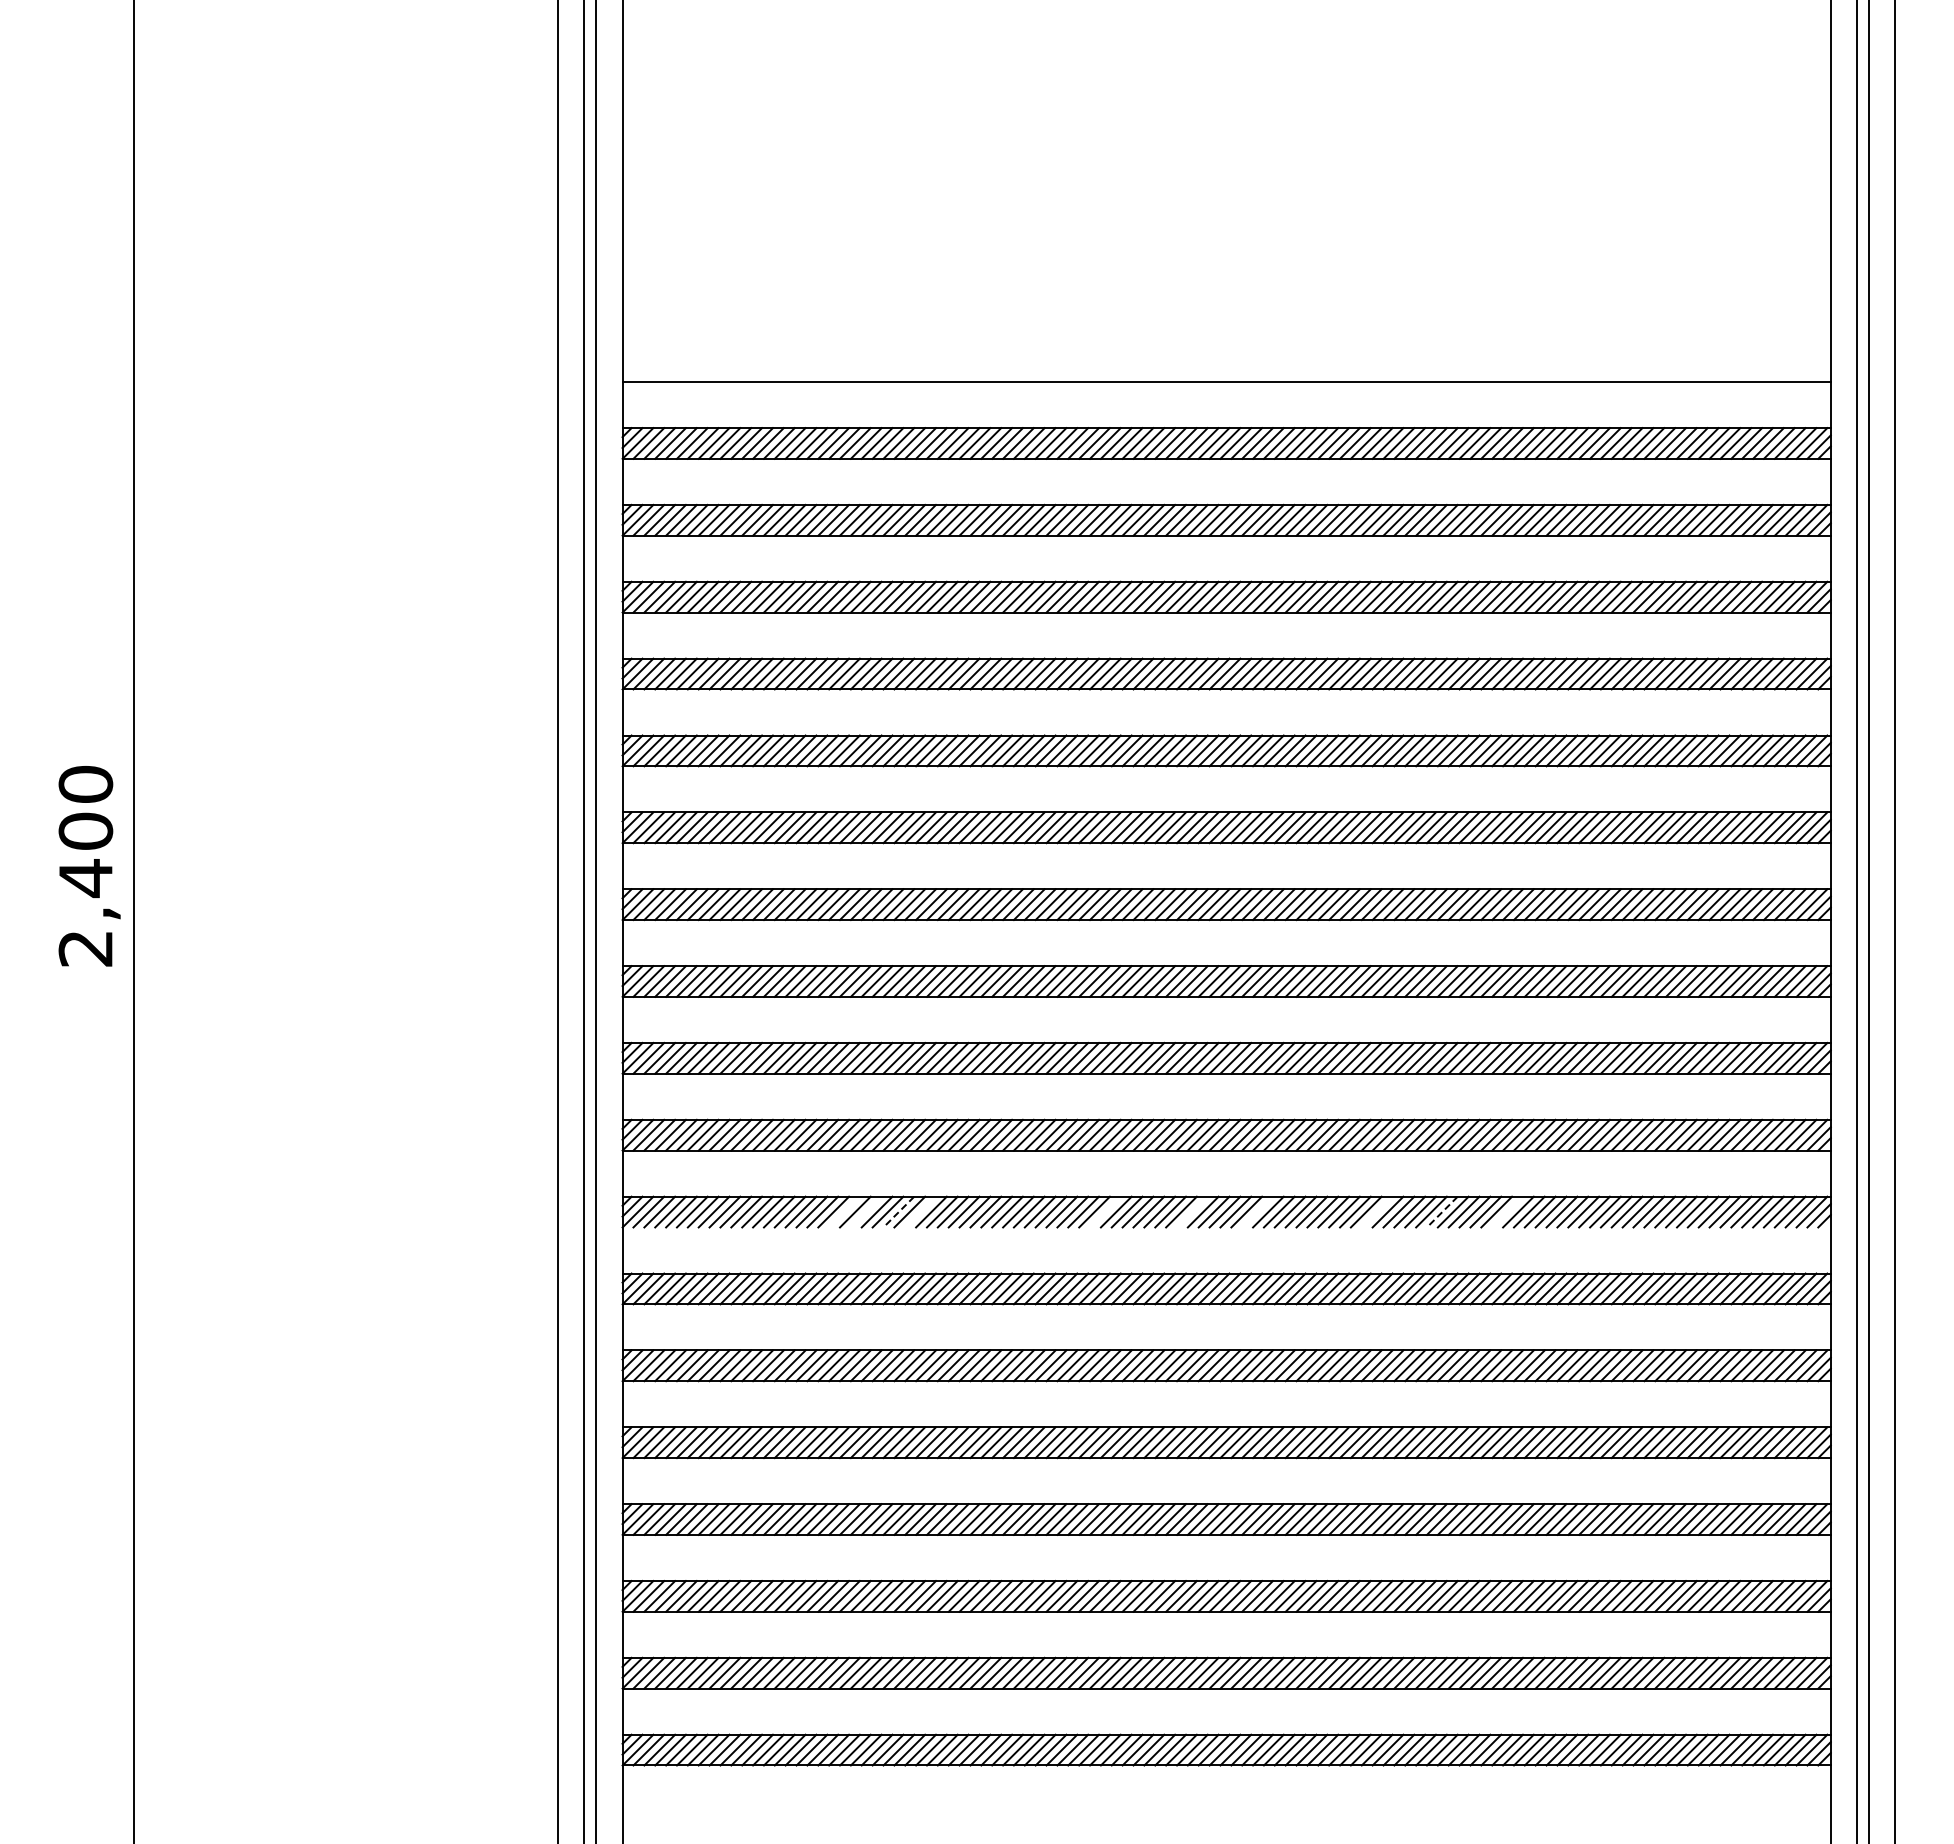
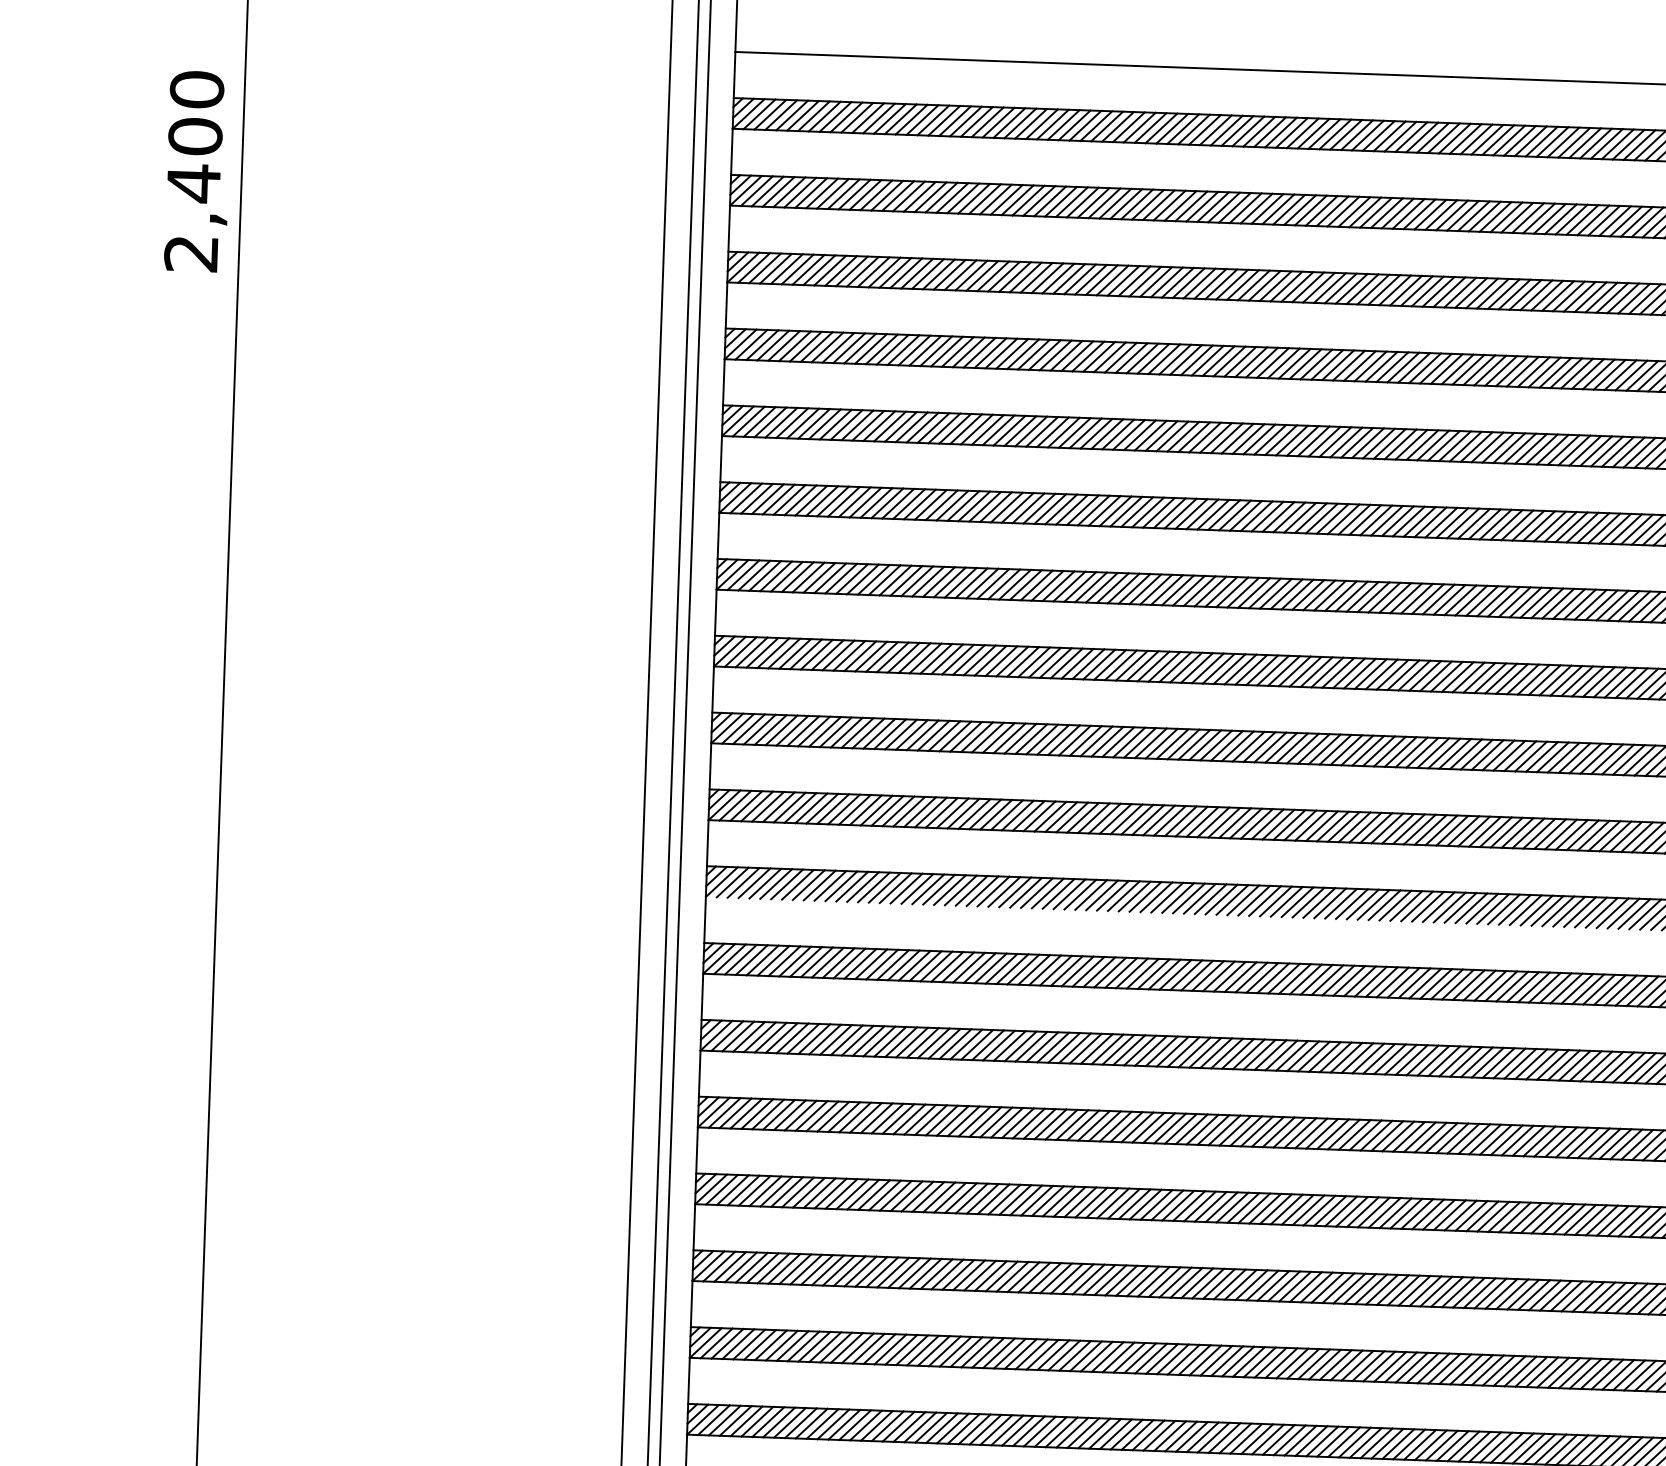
text: (89, 866) -> (197, 171), moved
line: (844, 1211) -> (928, 888), added
line: (865, 1211) -> (949, 889), added
line: (920, 1211) -> (1004, 891), added
line: (1105, 1211) -> (1189, 897), added
line: (1192, 1211) -> (1276, 900), added
line: (1257, 1211) -> (1341, 903), added
line: (1376, 1211) -> (1459, 907), added
line: (1507, 1211) -> (1590, 911), added
line: (898, 1212) -> (982, 891), dashed -> solid
line: (1442, 1212) -> (1525, 910), dashed -> solid

